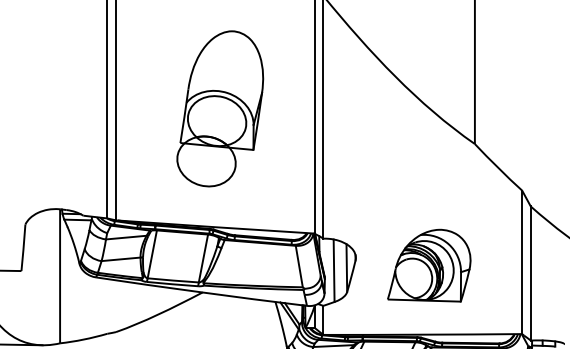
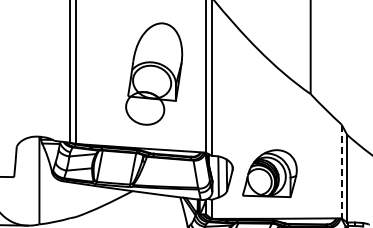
part: (220, 107) -> (154, 73), moved
line: (522, 262) -> (341, 171), solid -> dashed
part: (428, 265) -> (269, 173), moved

